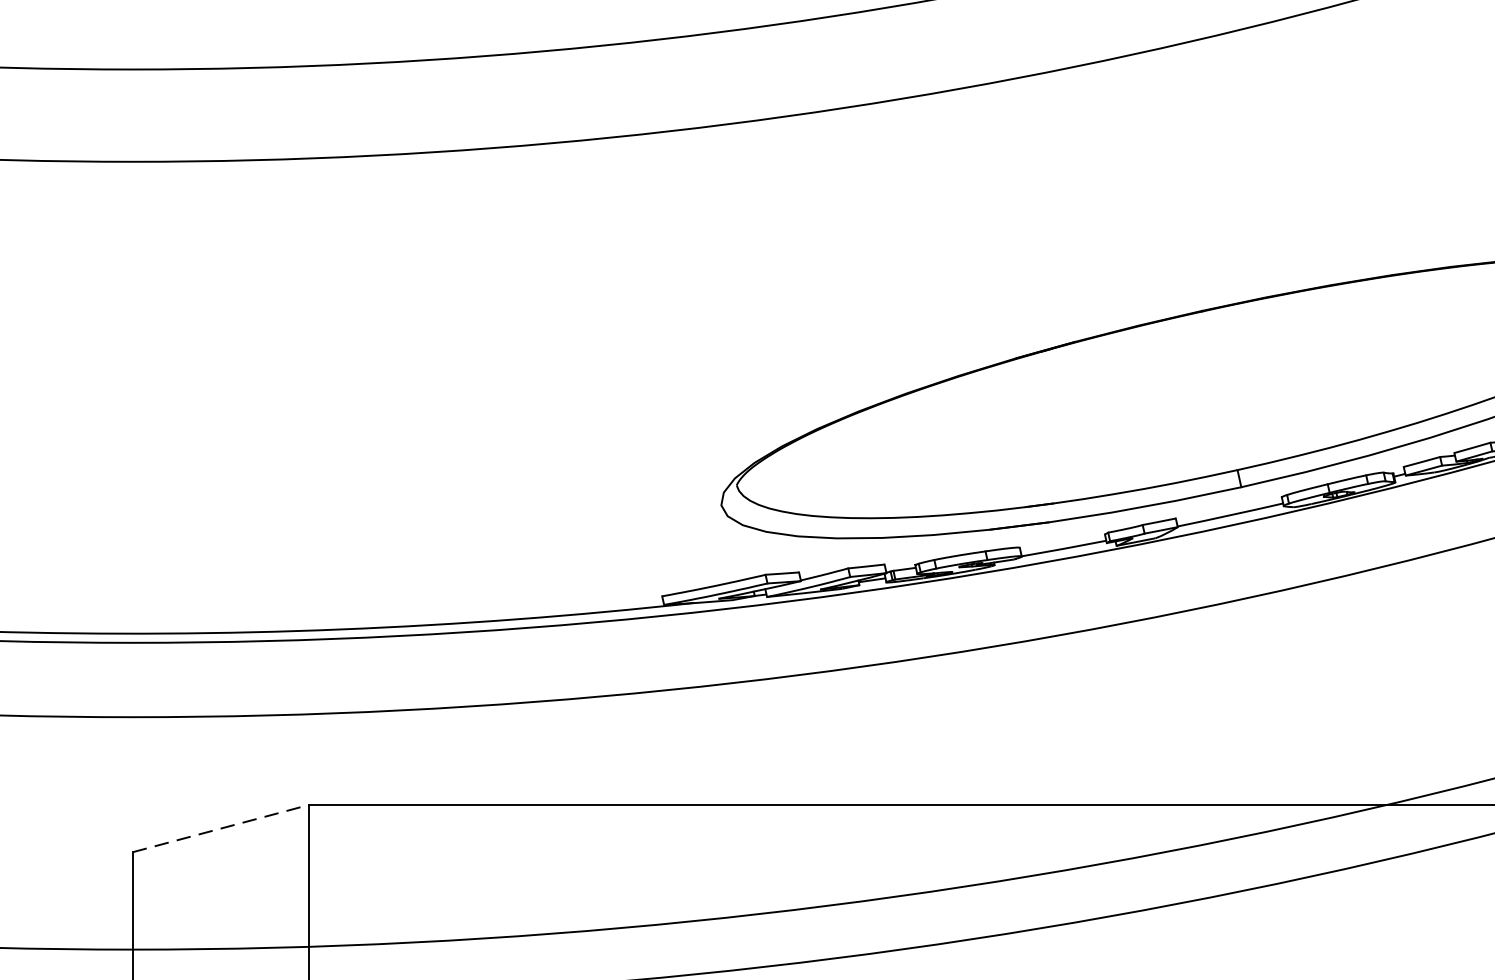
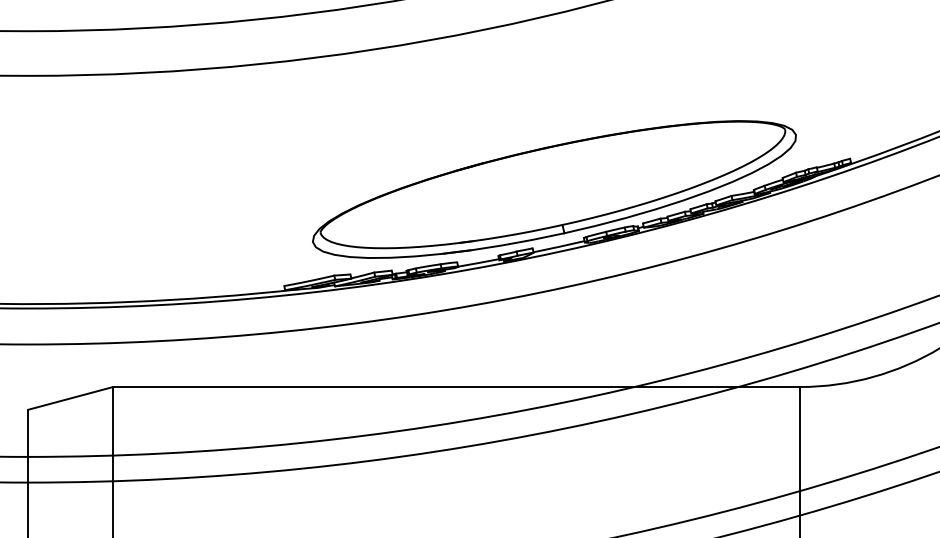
line: (222, 828) -> (71, 398), dashed -> solid

